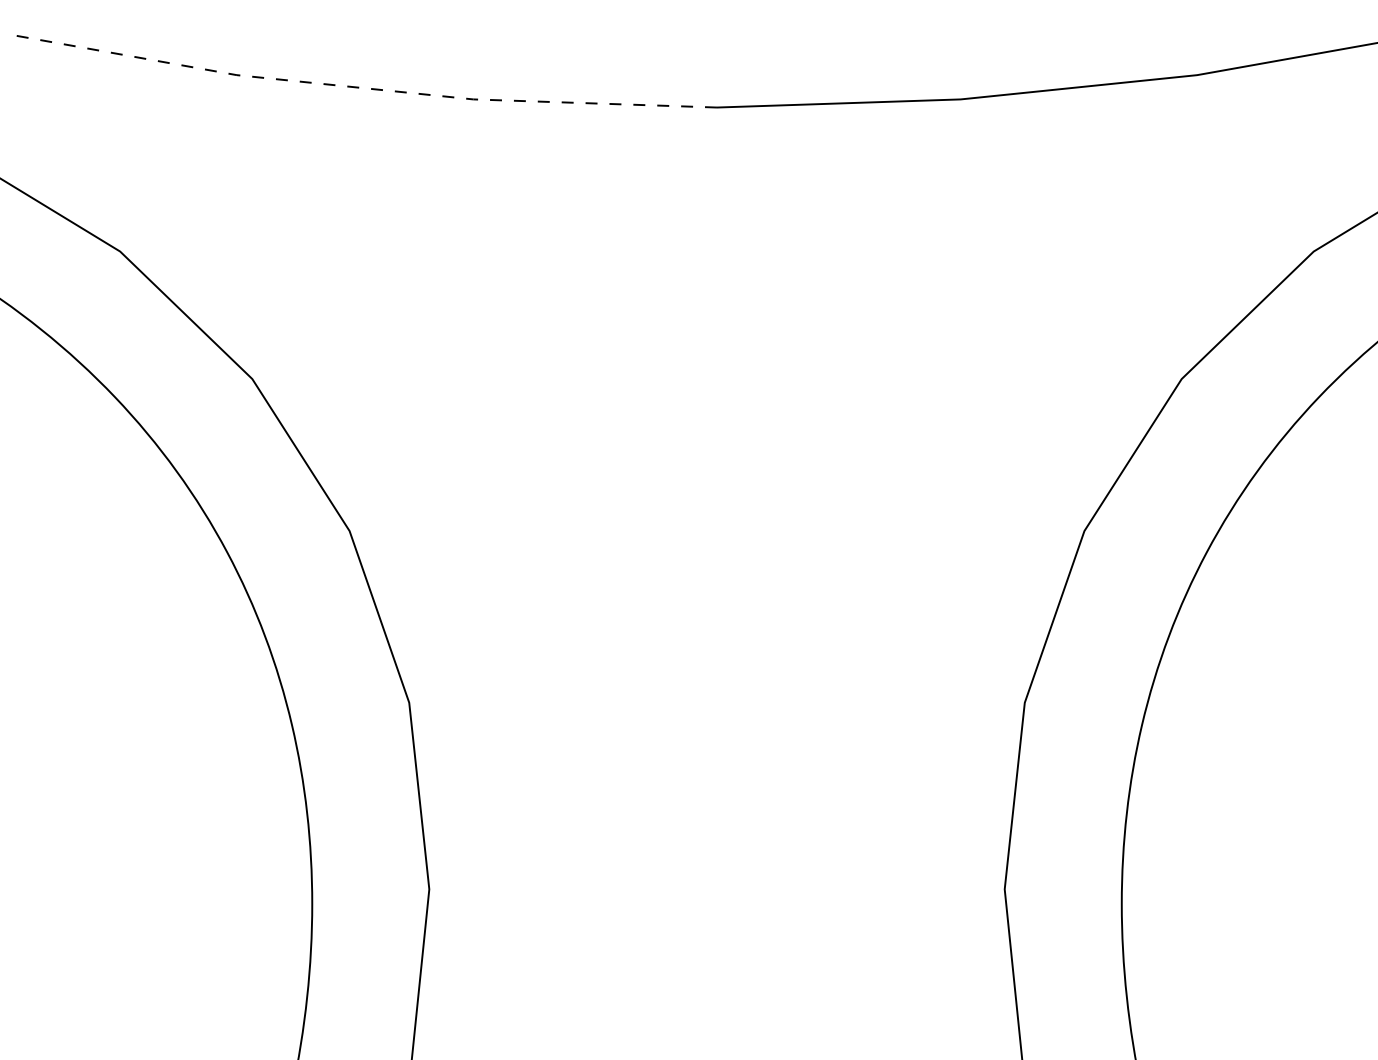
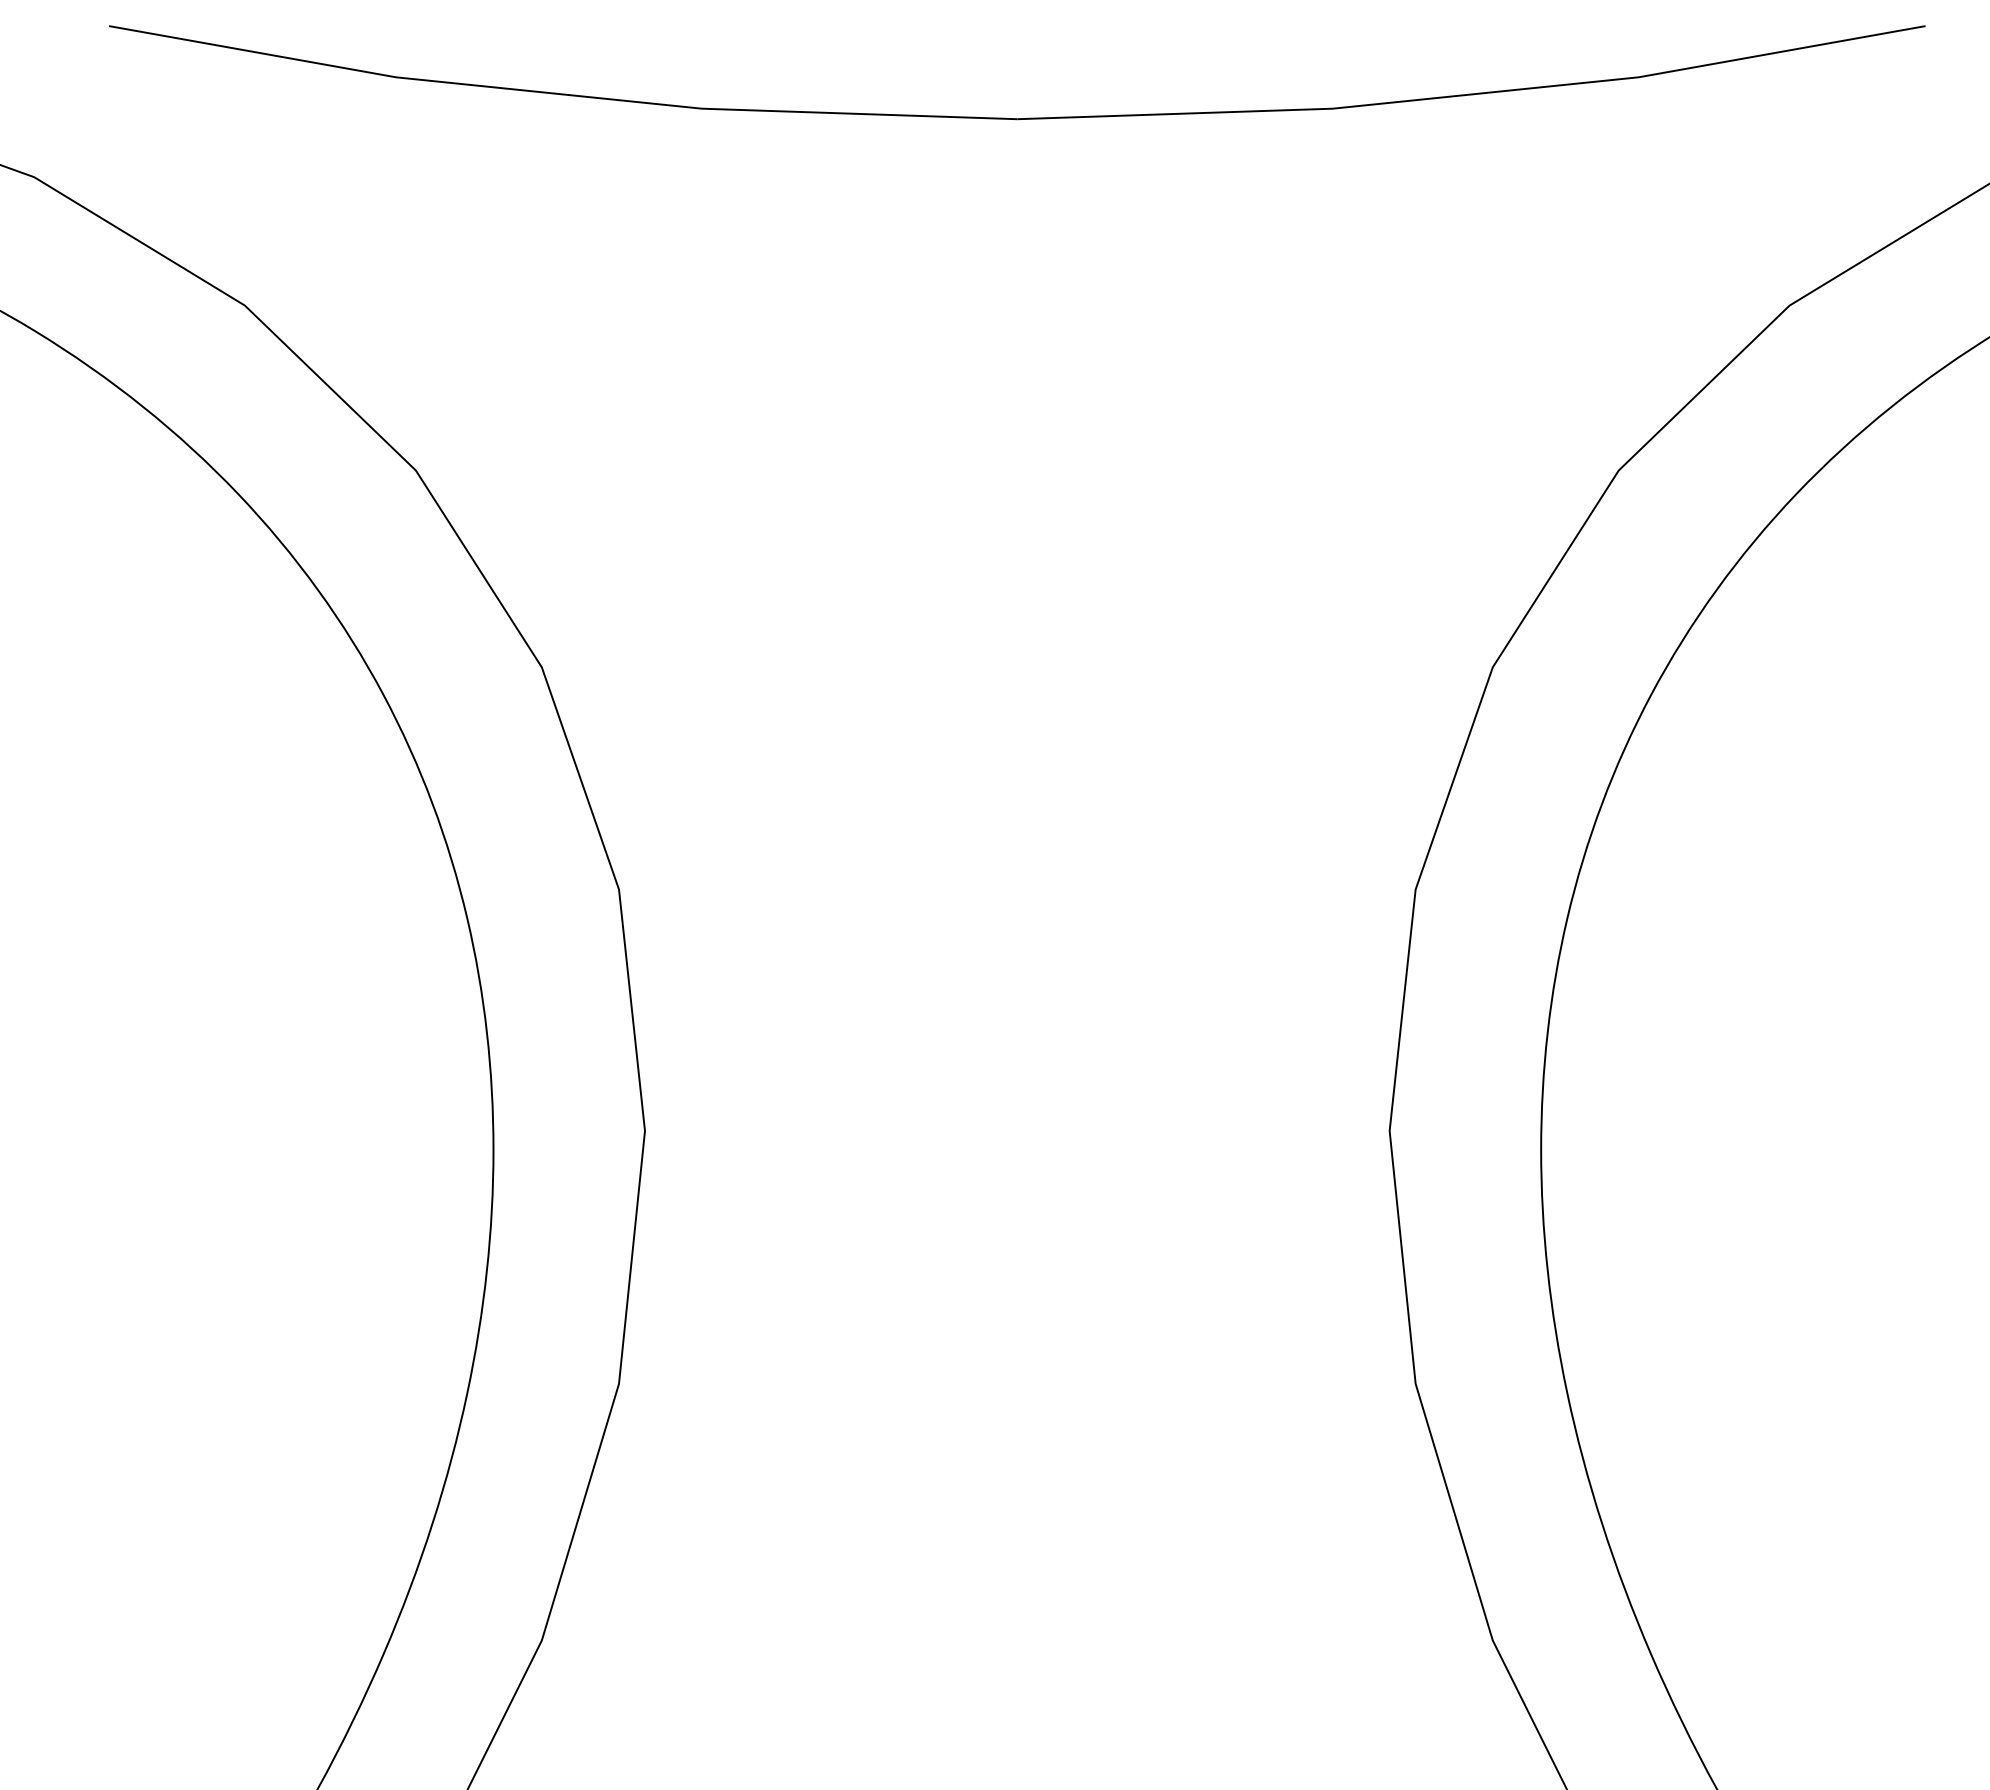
line: (364, 88) -> (560, 94), dashed -> solid

